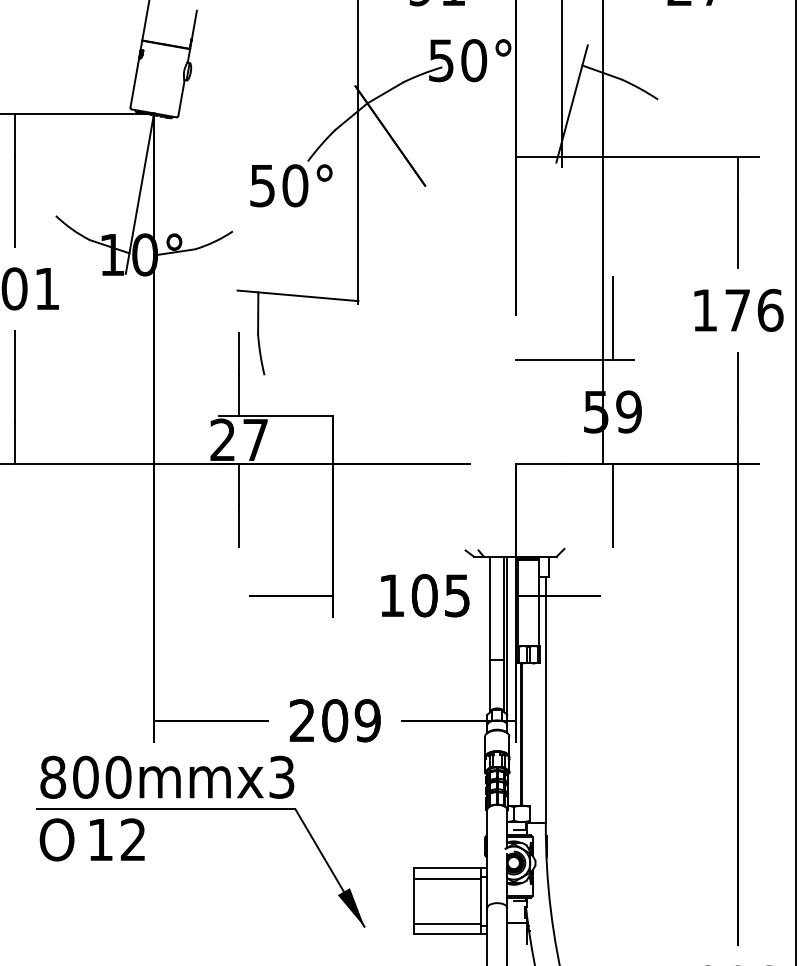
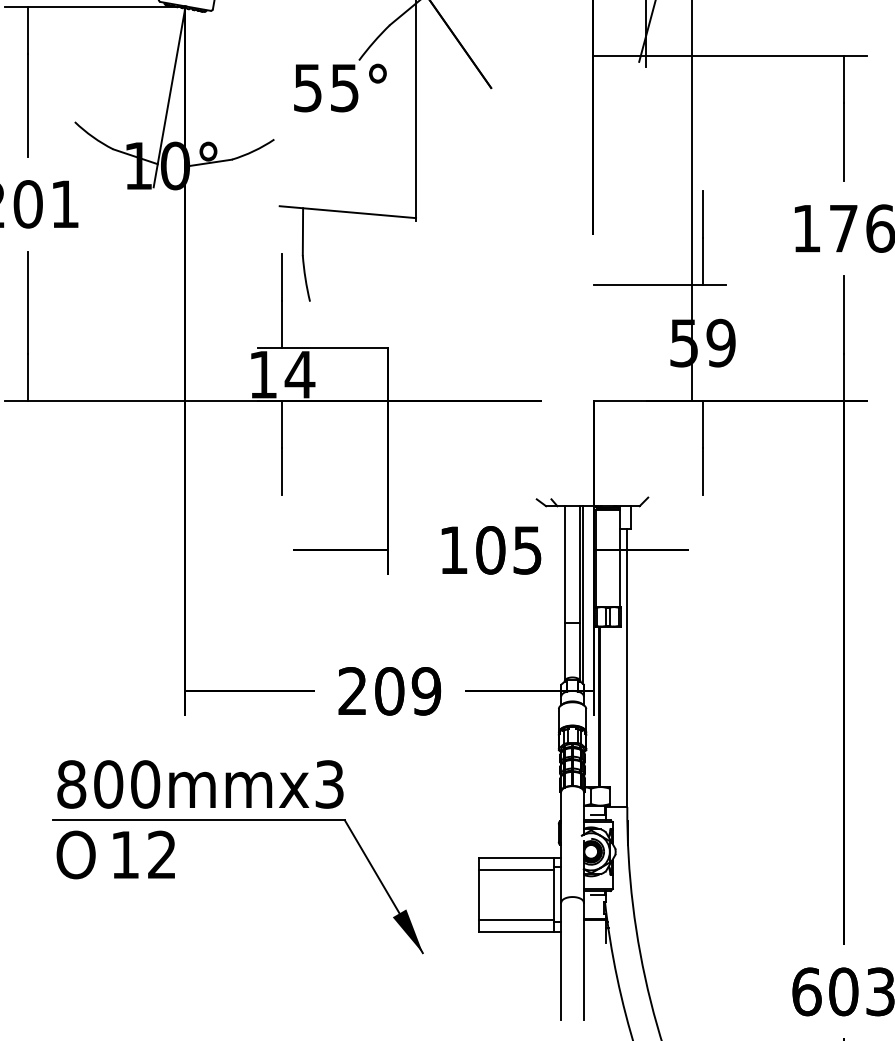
text: (295, 185) -> (345, 87), 50° -> 55°
text: (239, 439) -> (281, 374), 27 -> 14
part: (200, 809) -> (237, 820), moved

